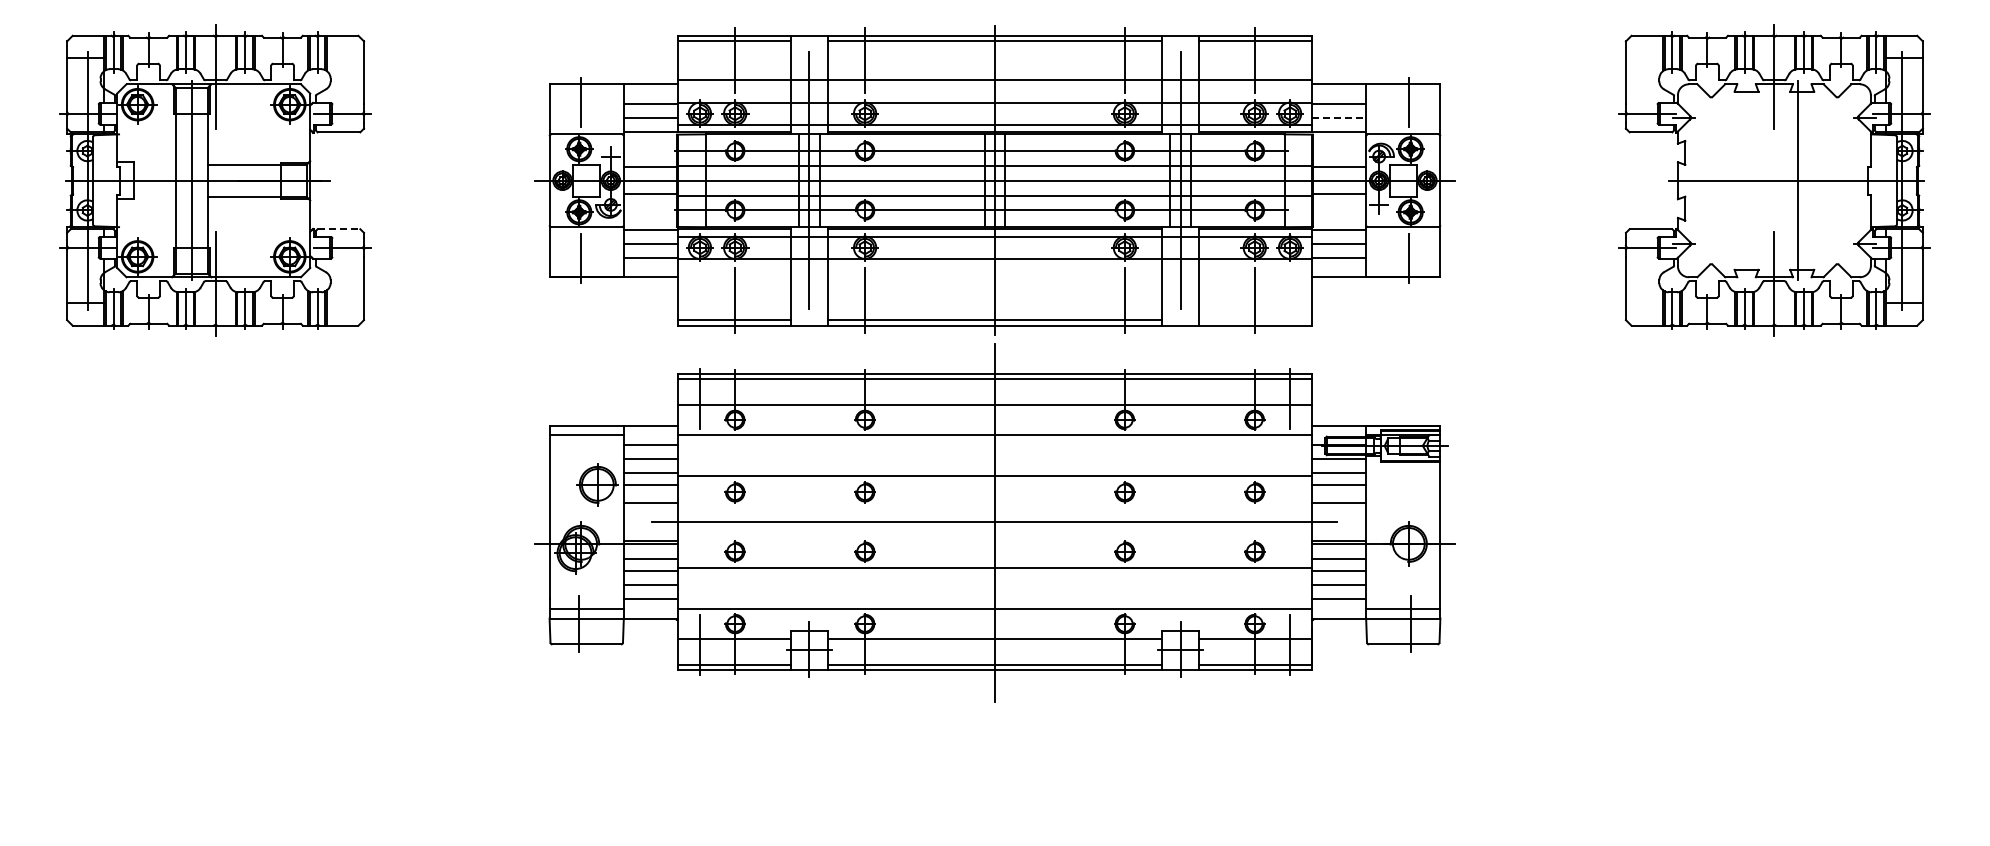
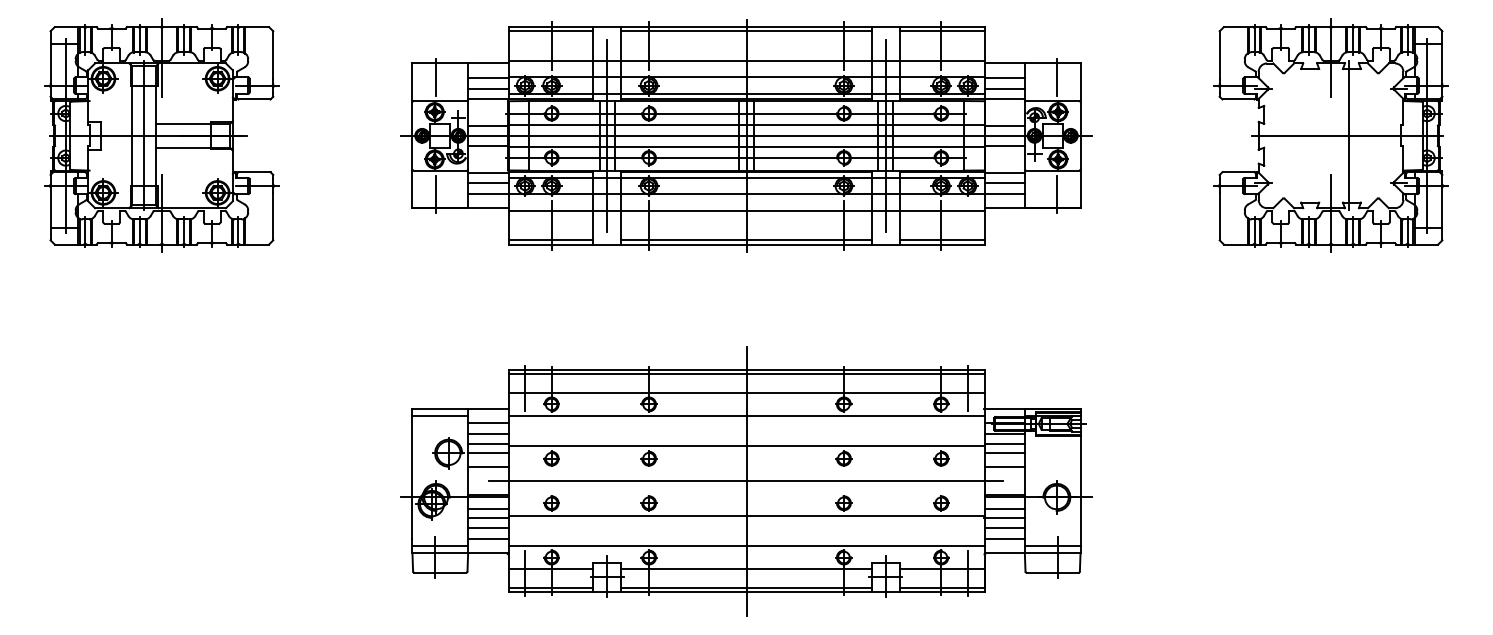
line: (1339, 117) -> (1004, 88), dashed -> solid
line: (339, 229) -> (254, 172), dashed -> solid
line: (994, 281) -> (746, 211), added
line: (1255, 320) -> (941, 240), added
part: (994, 522) -> (746, 481), moved

